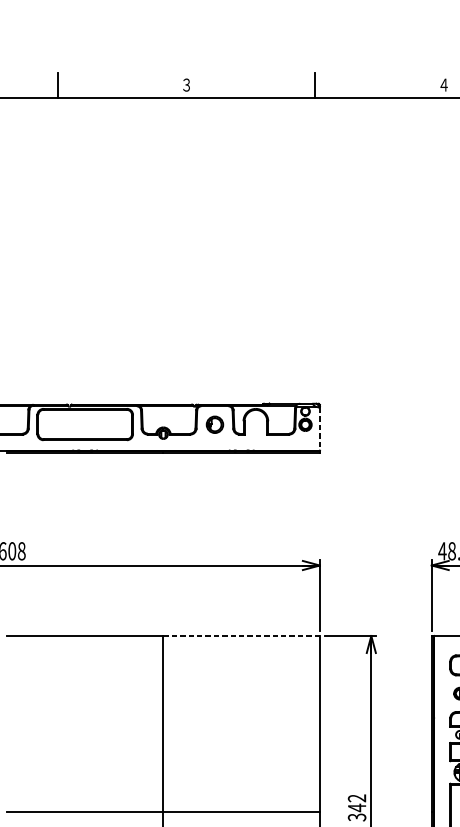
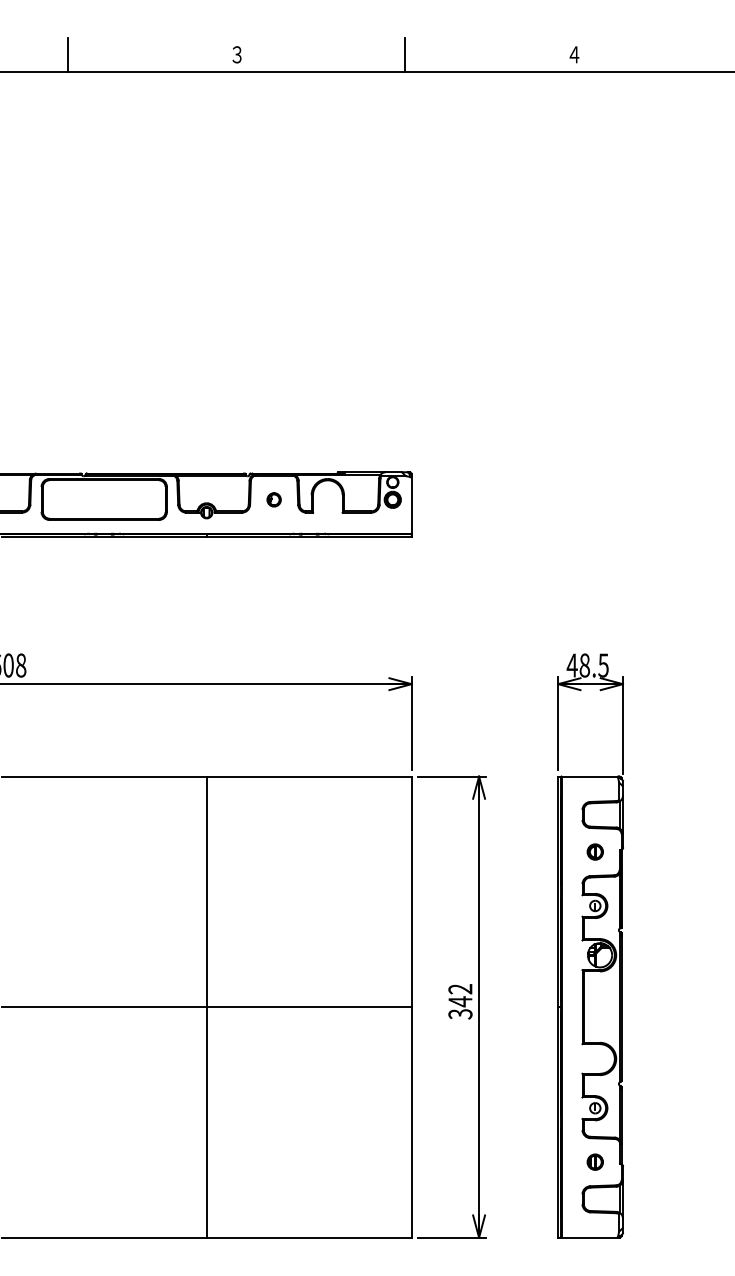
part: (214, 424) -> (273, 499), size x0.62
line: (319, 429) -> (411, 505), dashed -> solid
line: (241, 635) -> (309, 776), dashed -> solid

